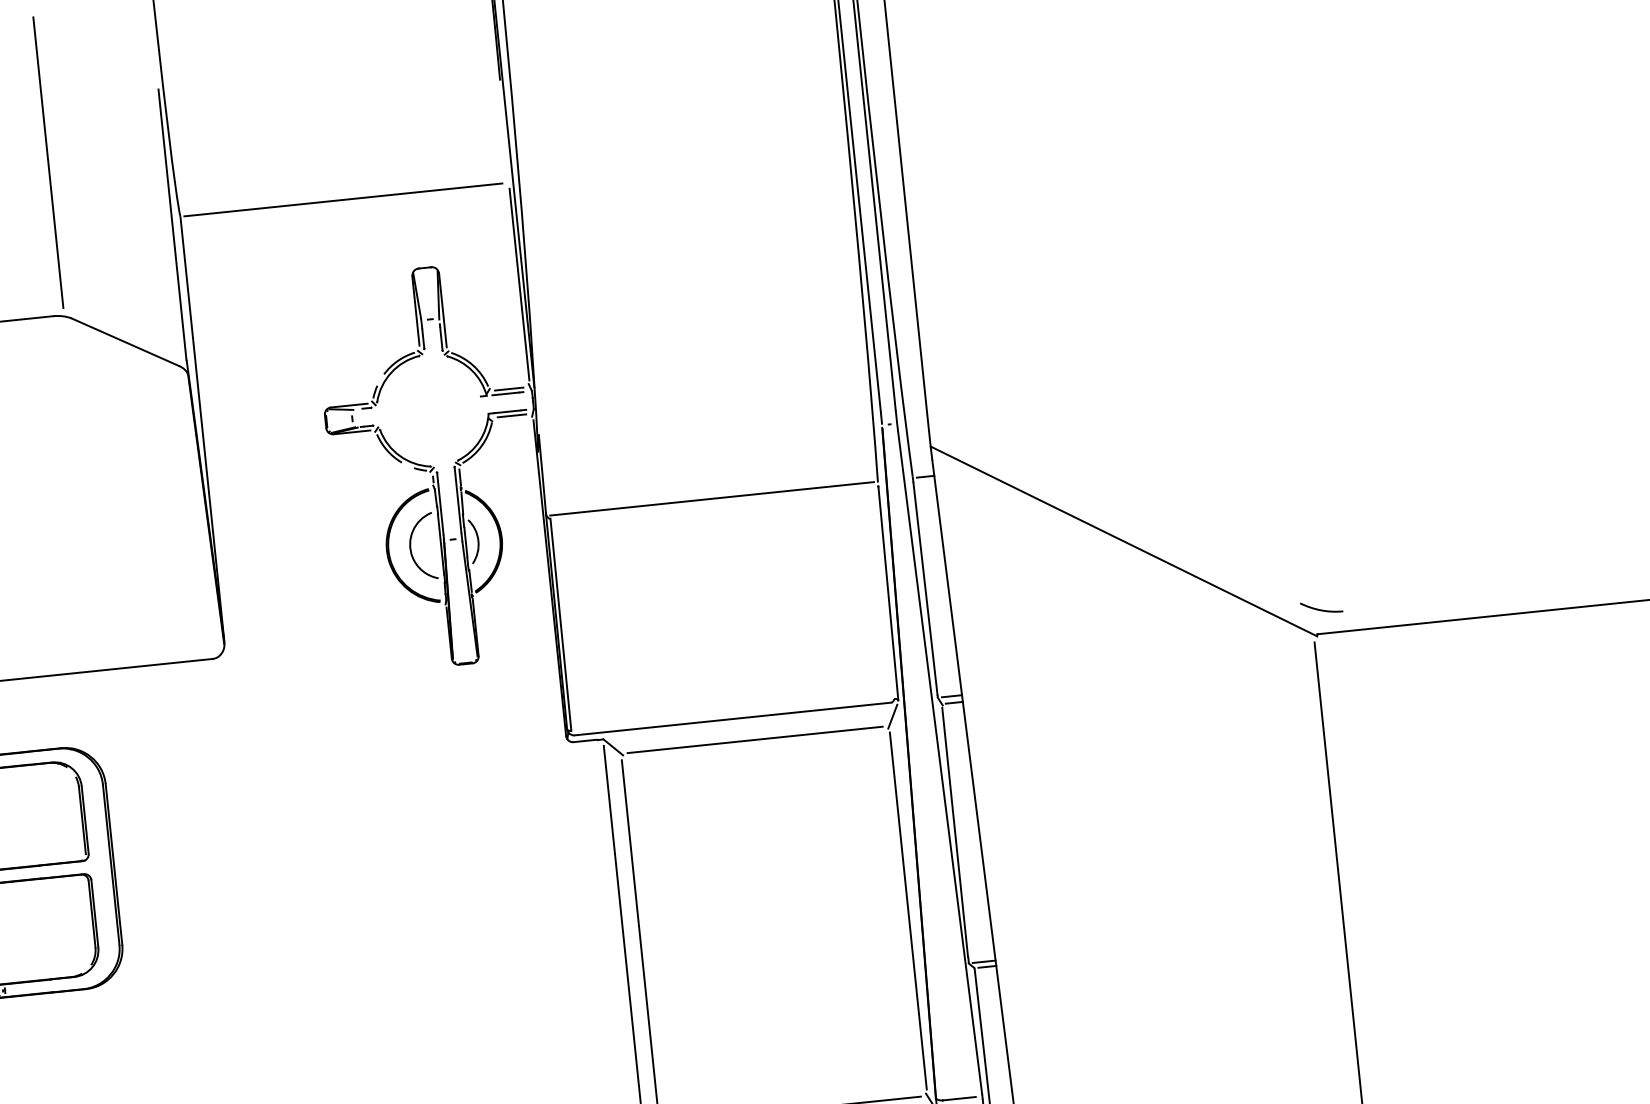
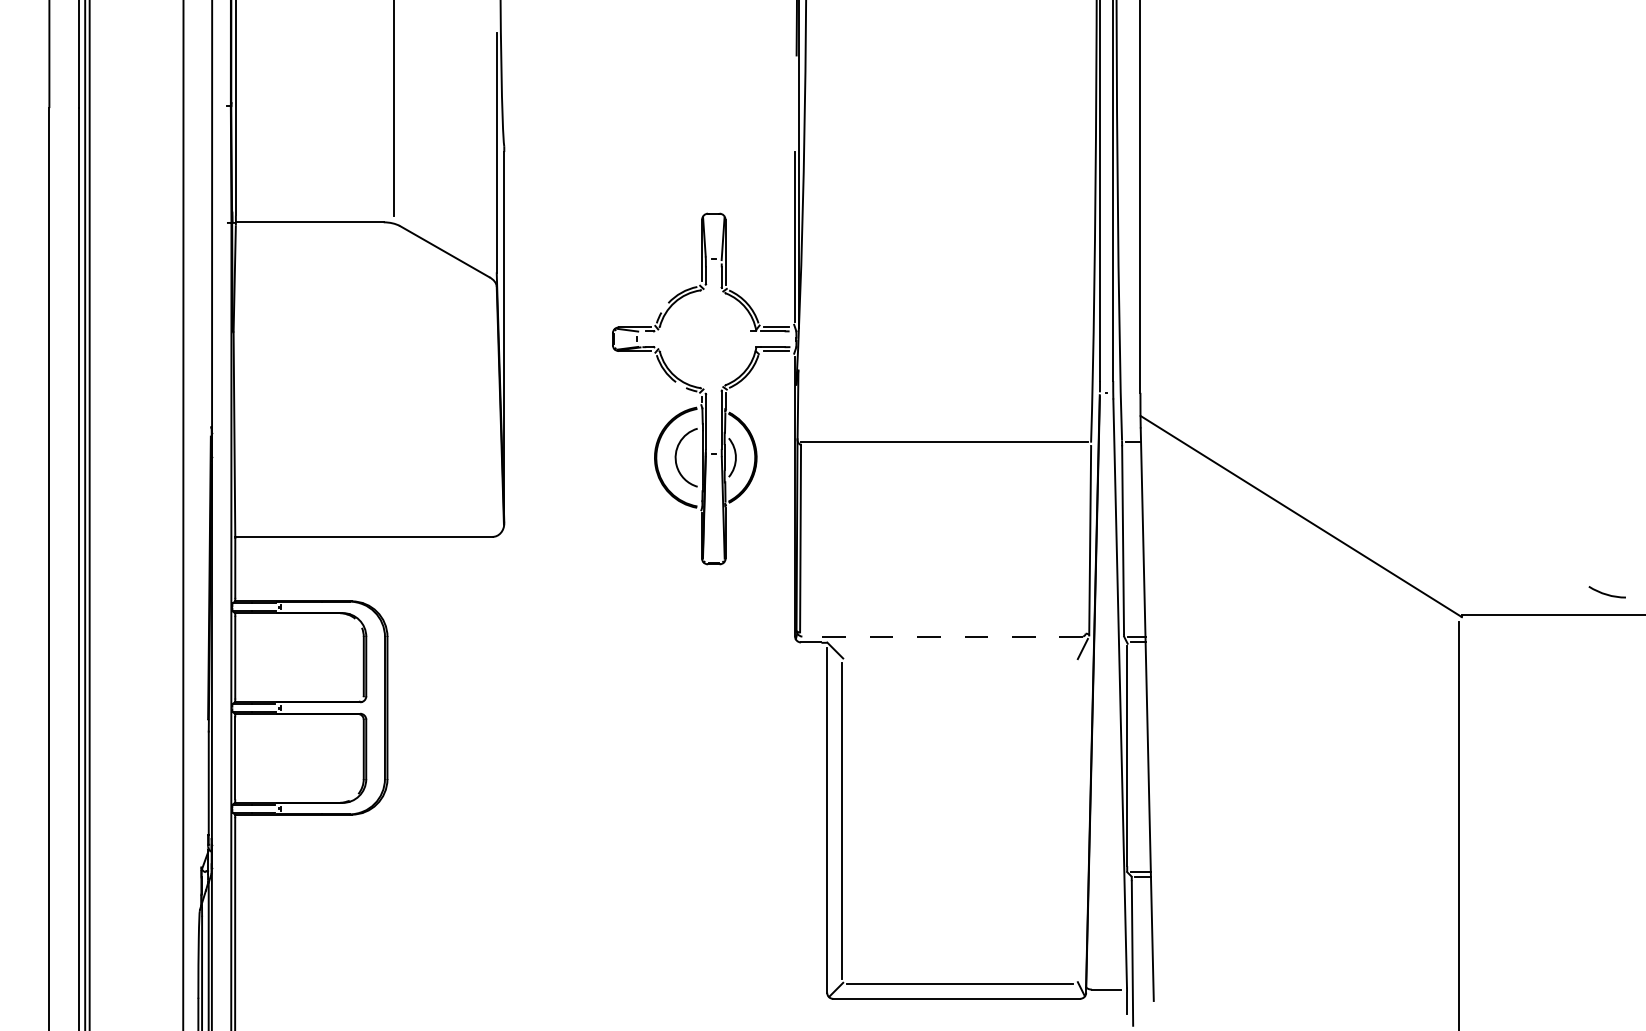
line: (343, 199) -> (648, 146), removed
curve: (1320, 609) -> (1606, 593), moved
line: (732, 718) -> (942, 636), solid -> dashed
line: (755, 739) -> (960, 656), removed
line: (907, 910) -> (1078, 820), removed

